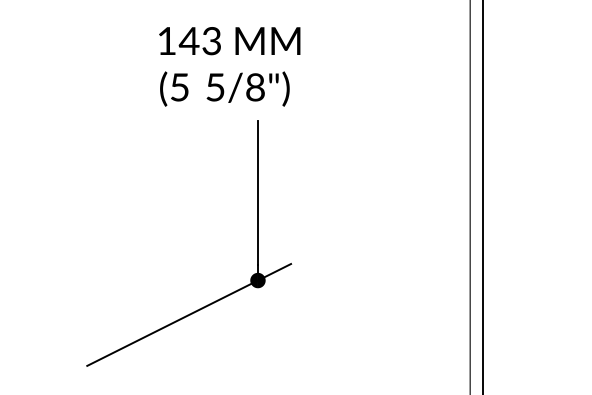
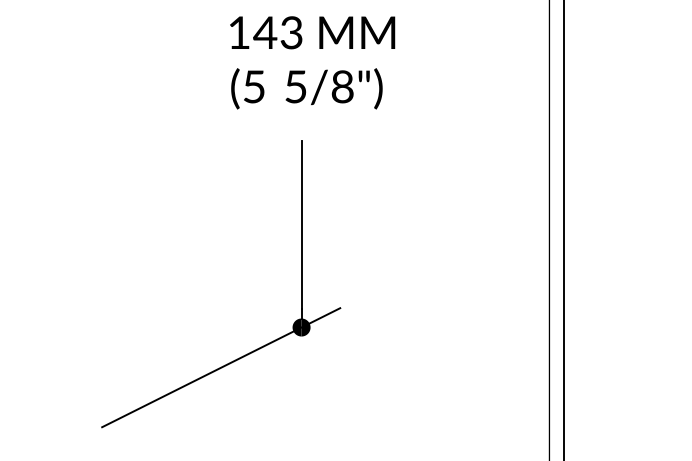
text: (229, 66) -> (312, 62), moved

